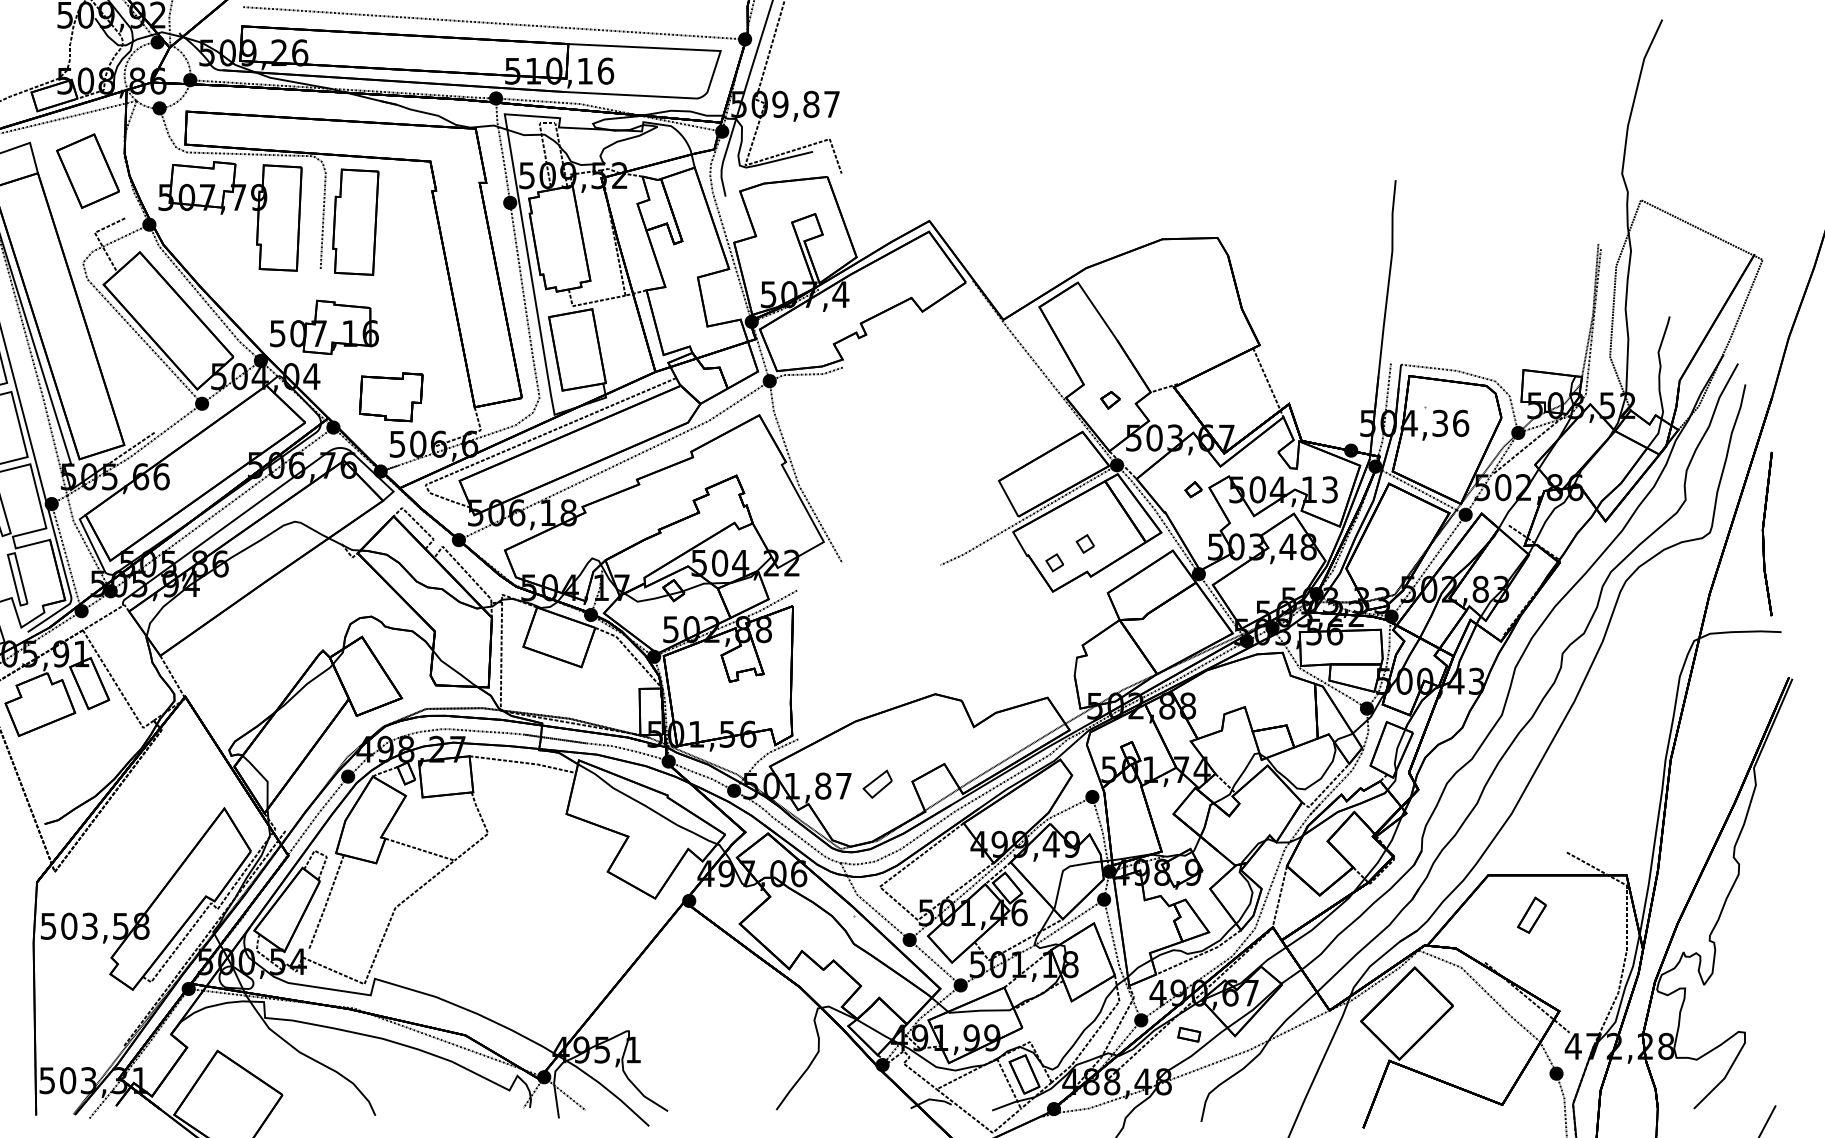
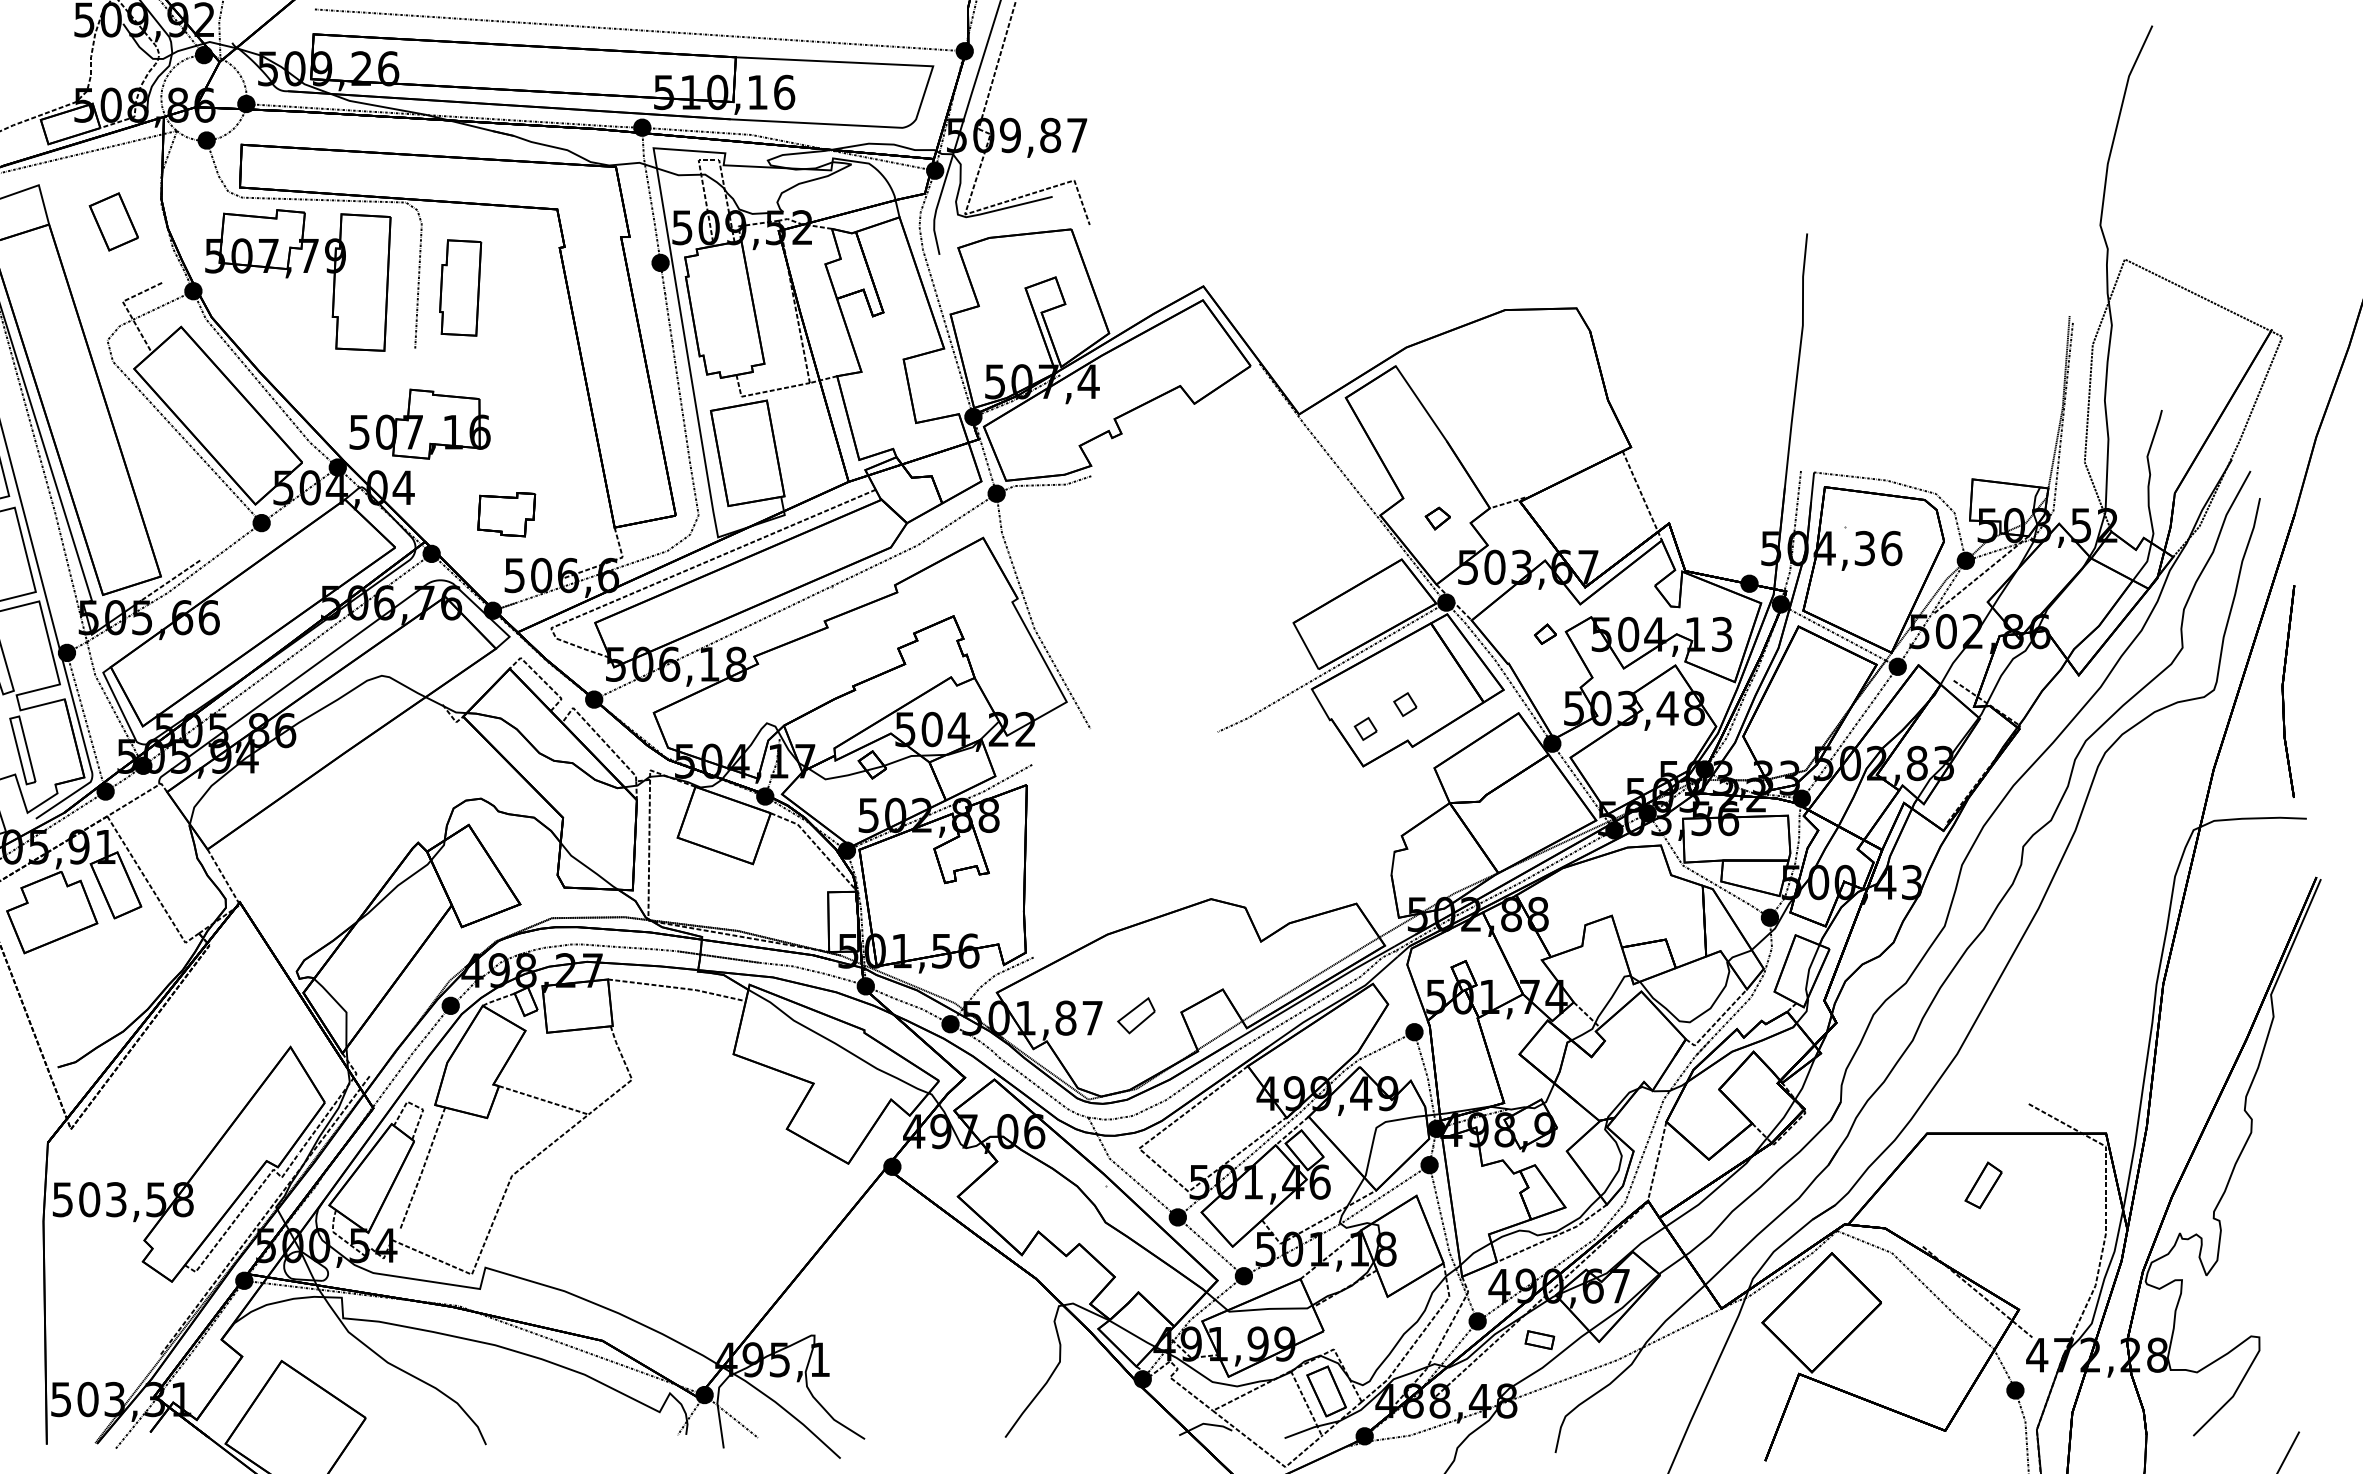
part: (87, 170) -> (113, 221), size x0.6
part: (355, 221) -> (460, 287), size x0.7
part: (391, 397) -> (506, 514), size x0.7

